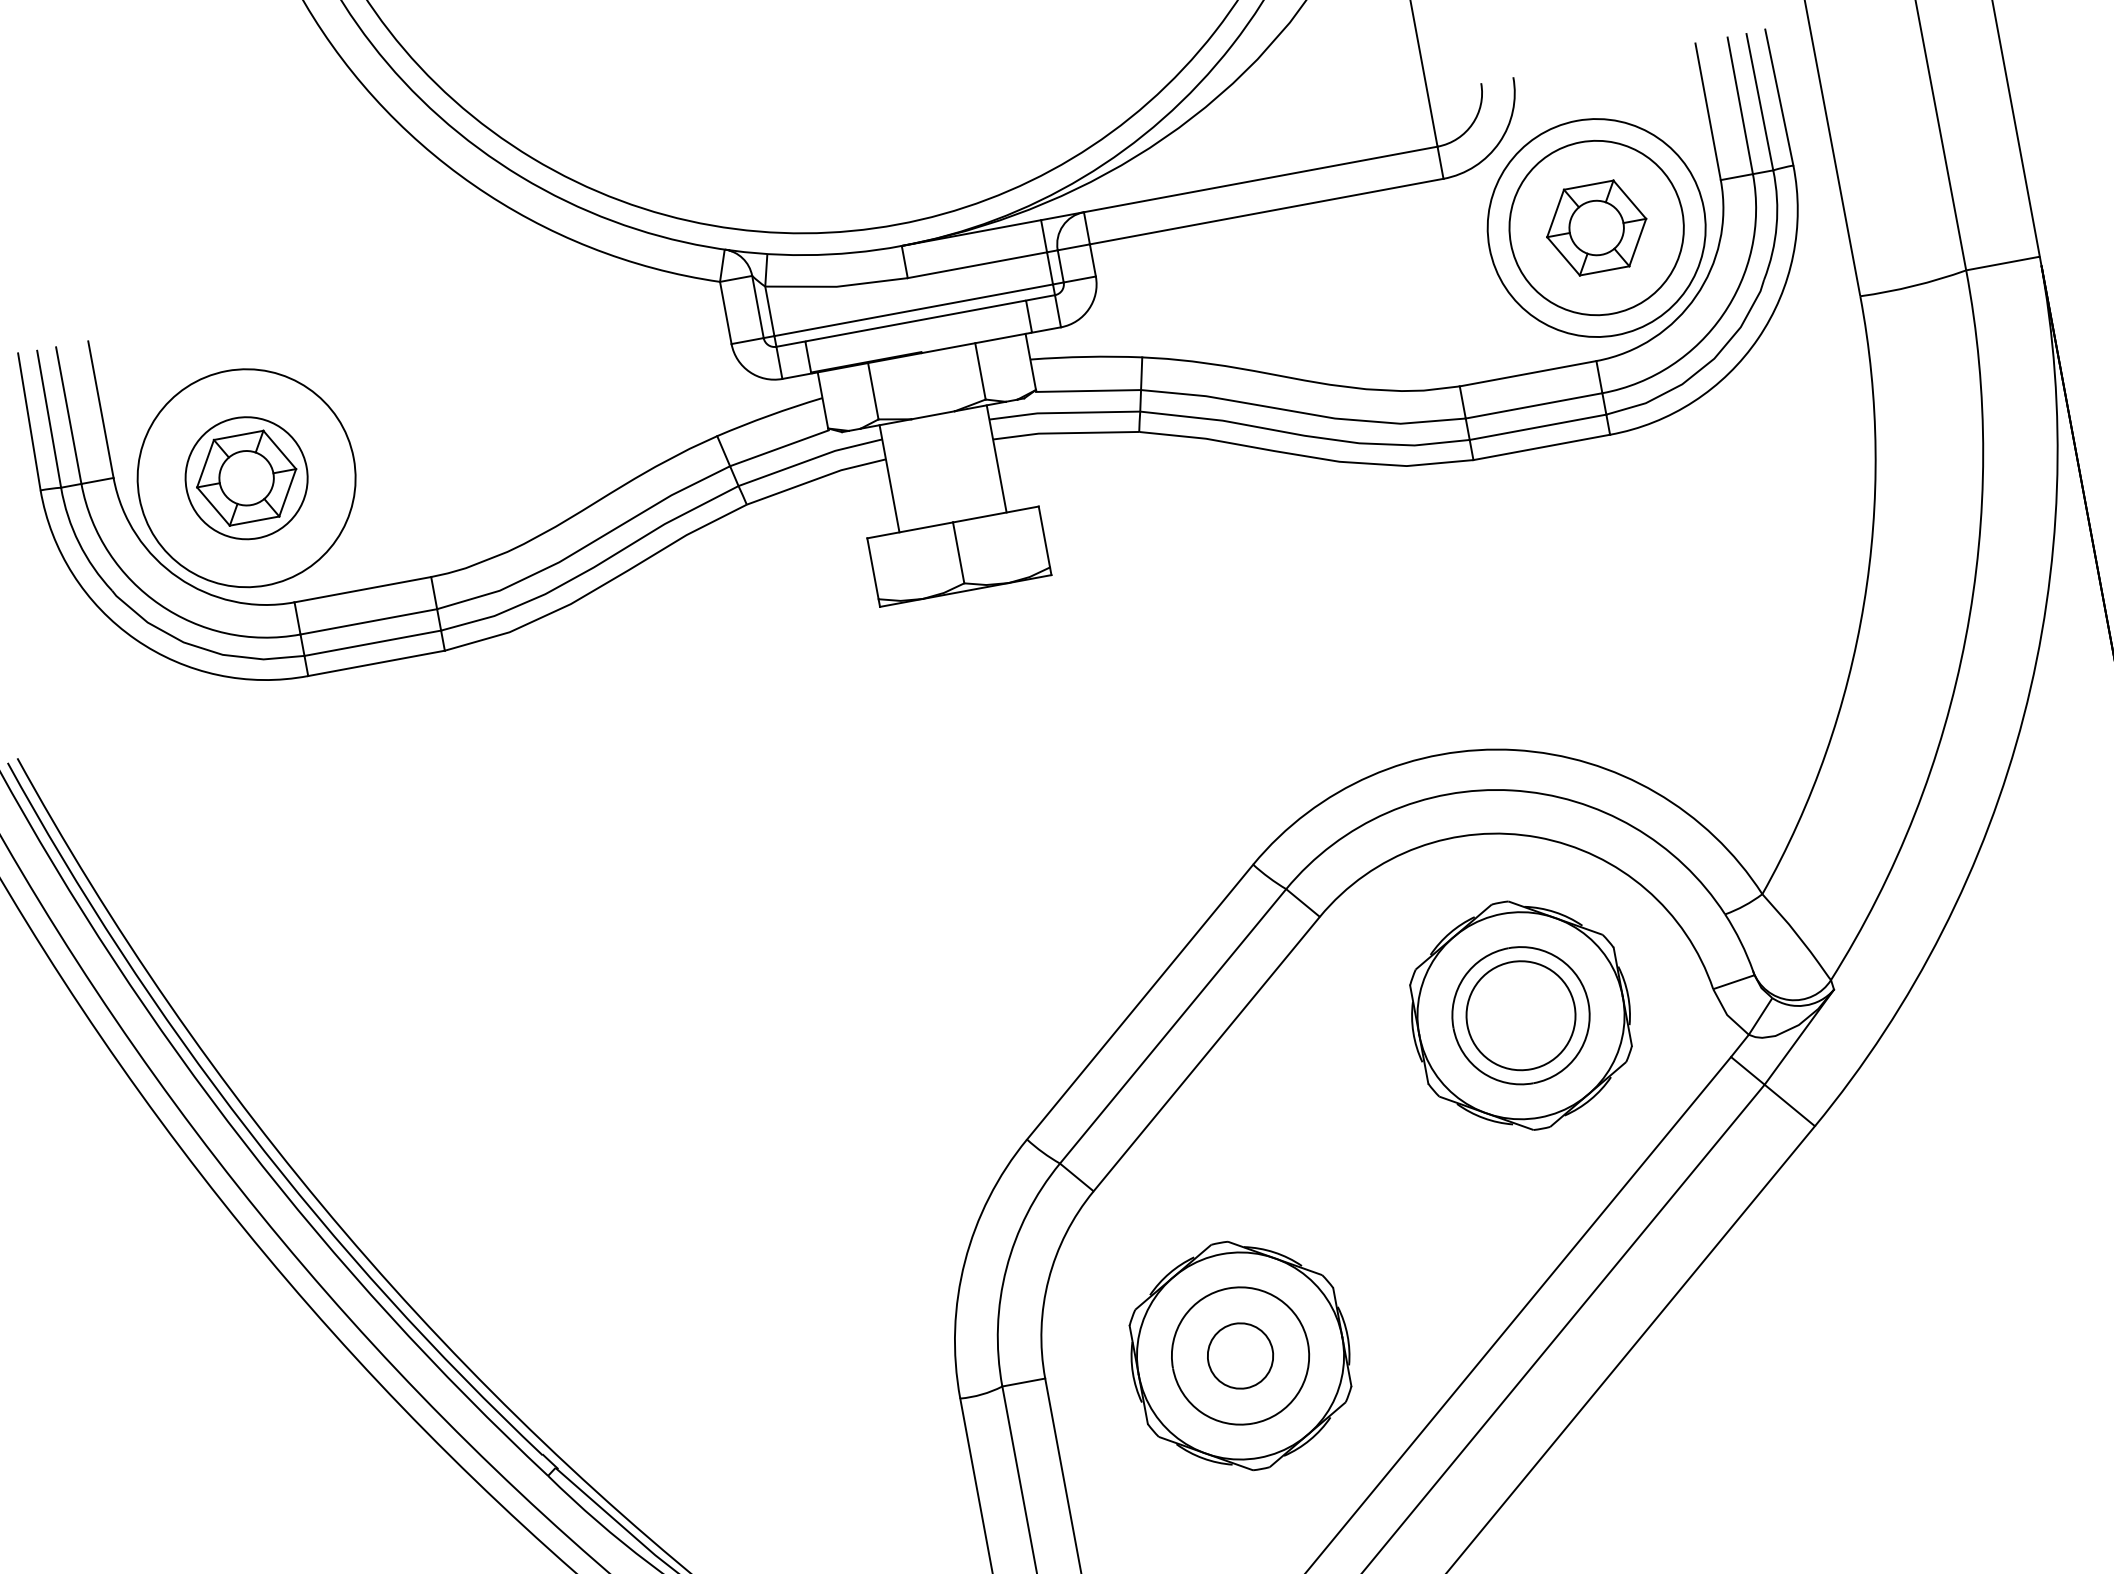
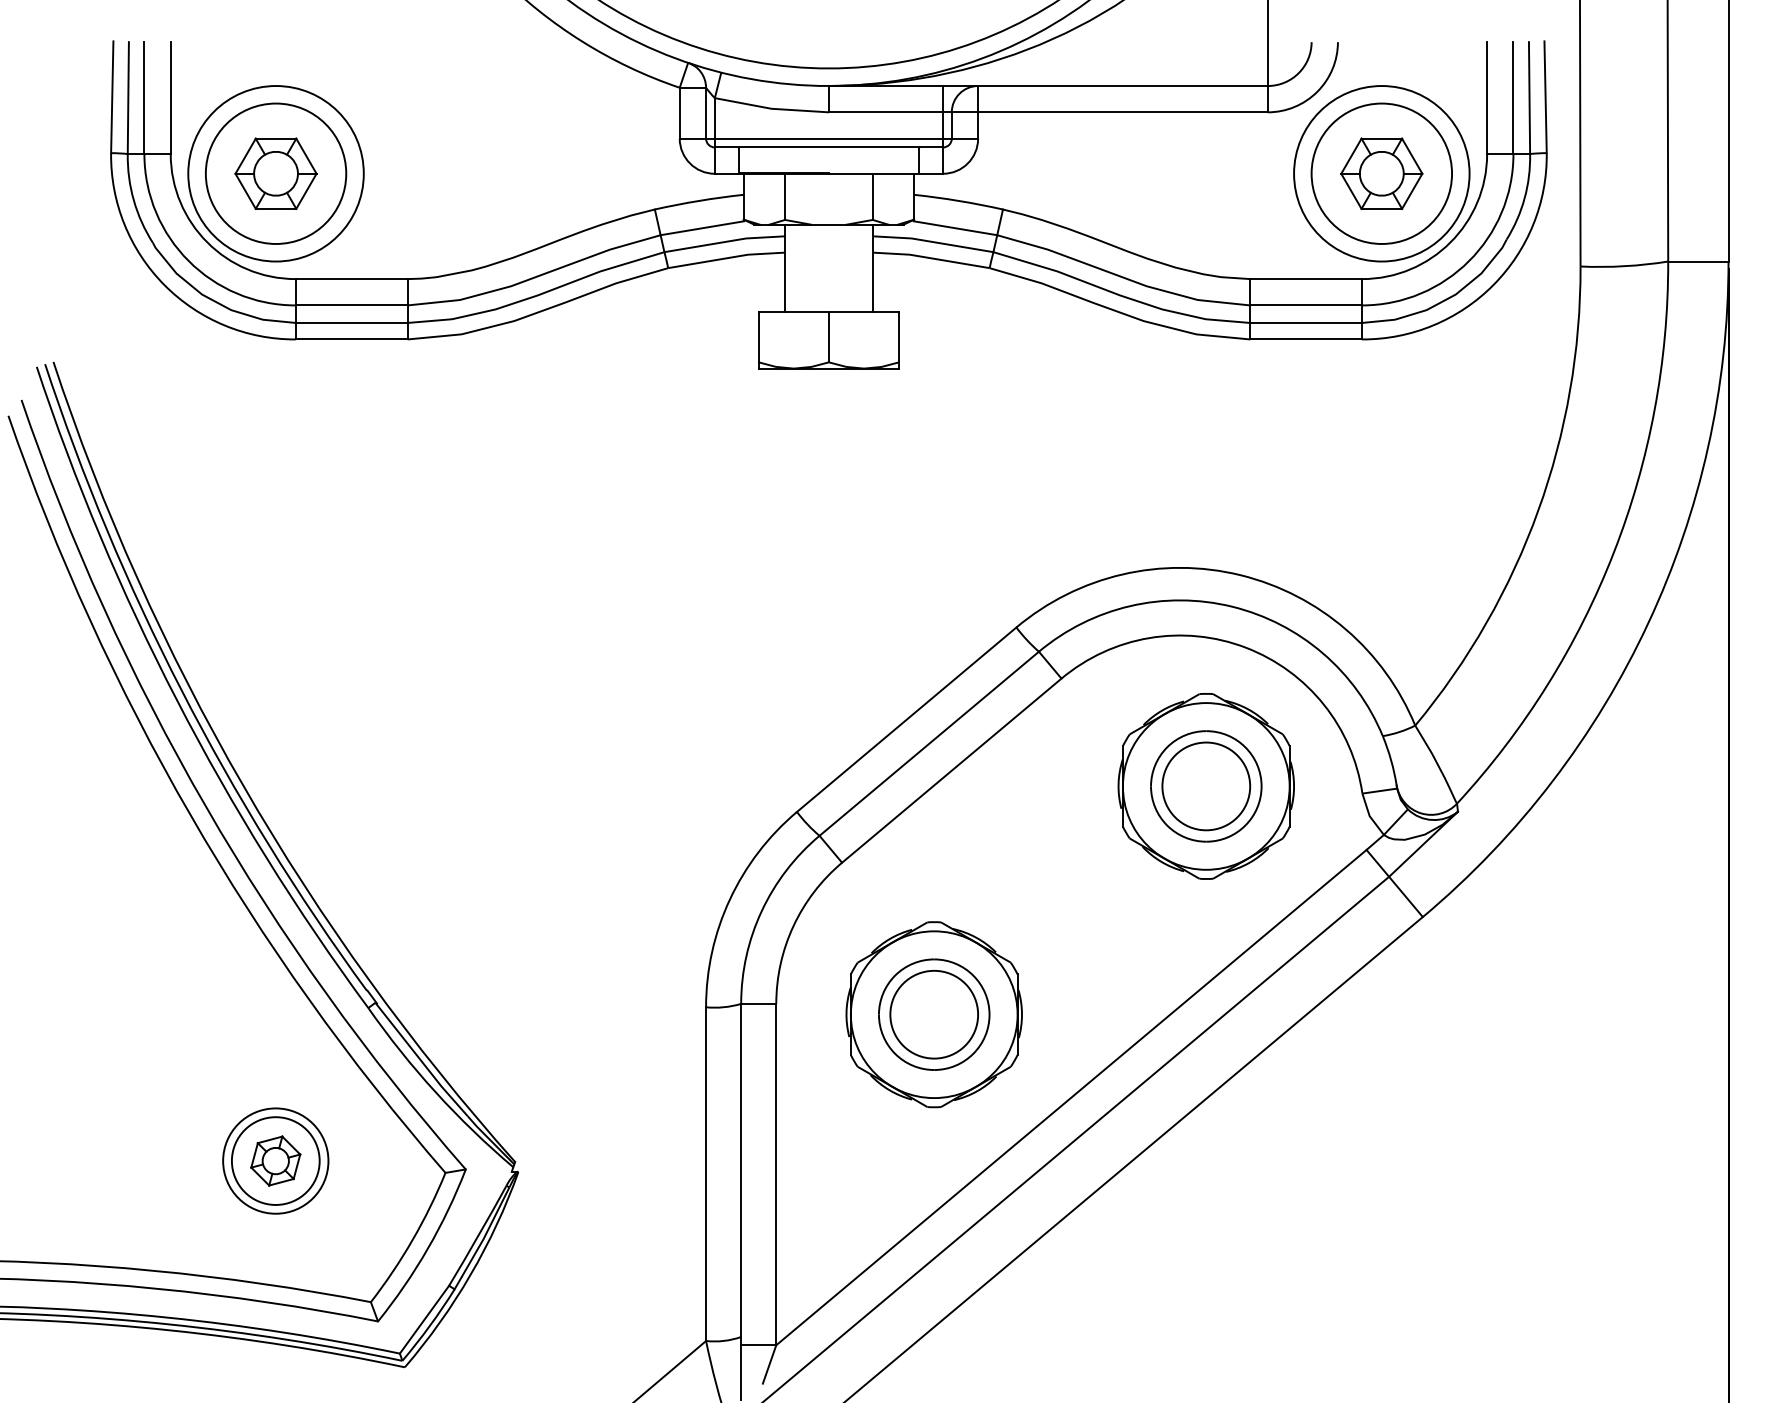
circle: (245, 478) -> (275, 173), size x1.43
circle: (1240, 1355) -> (934, 1014), size x1.67

